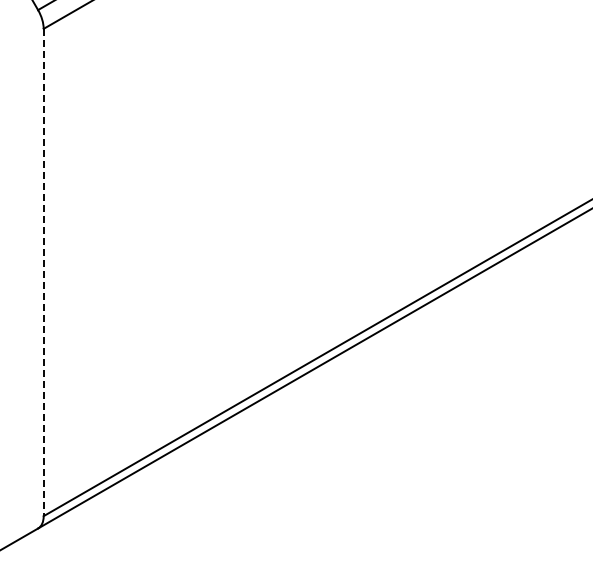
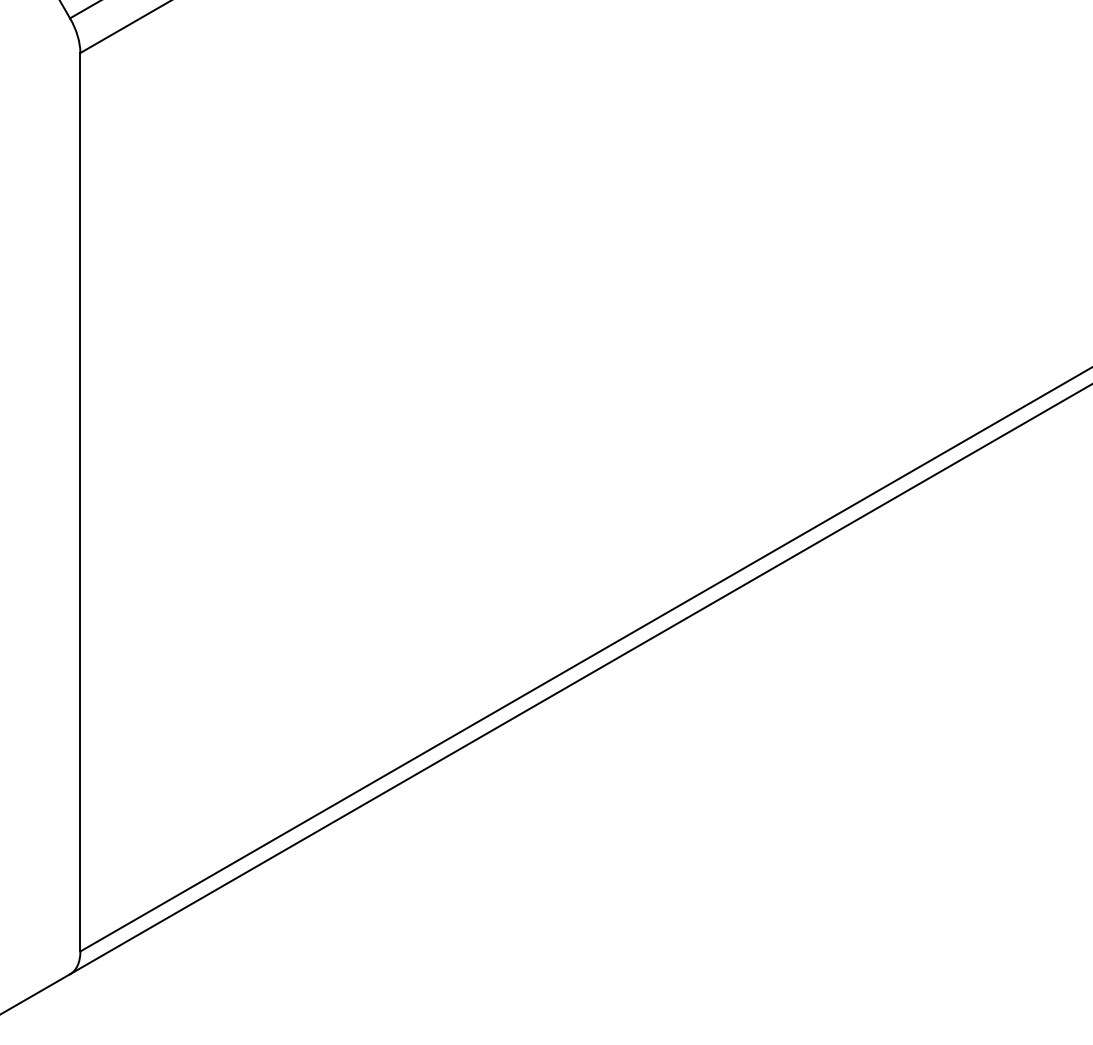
line: (43, 272) -> (80, 502), dashed -> solid

